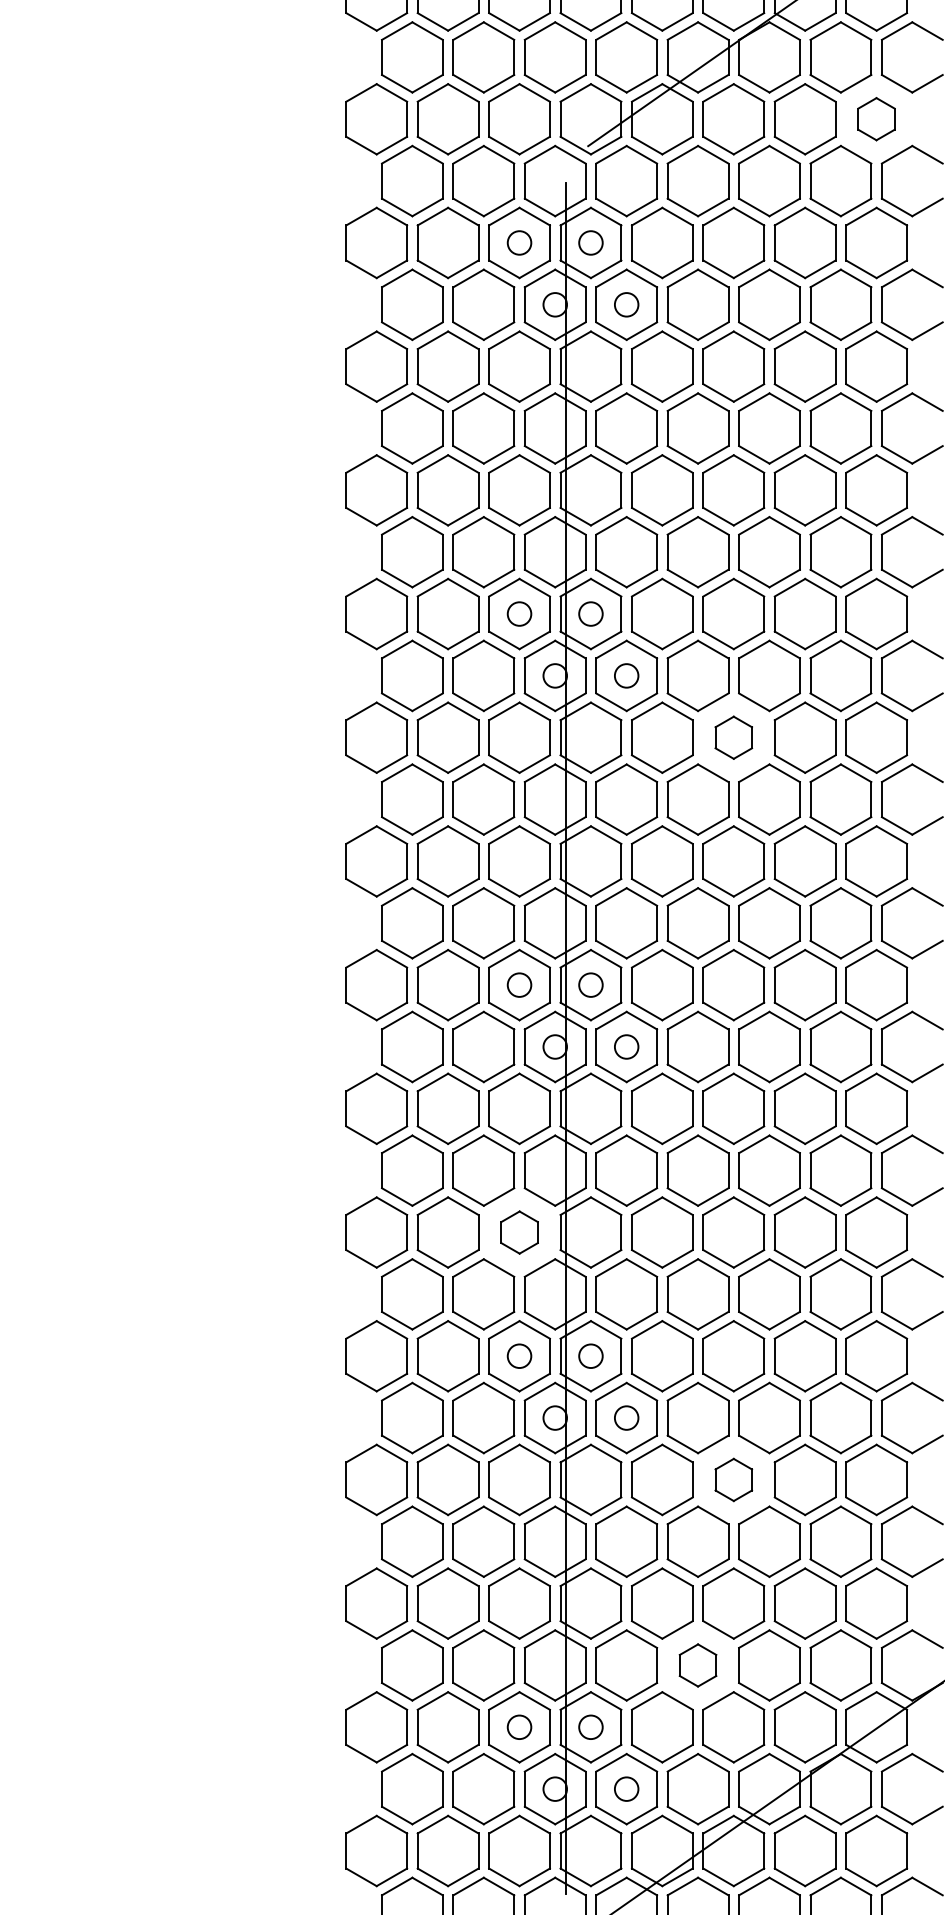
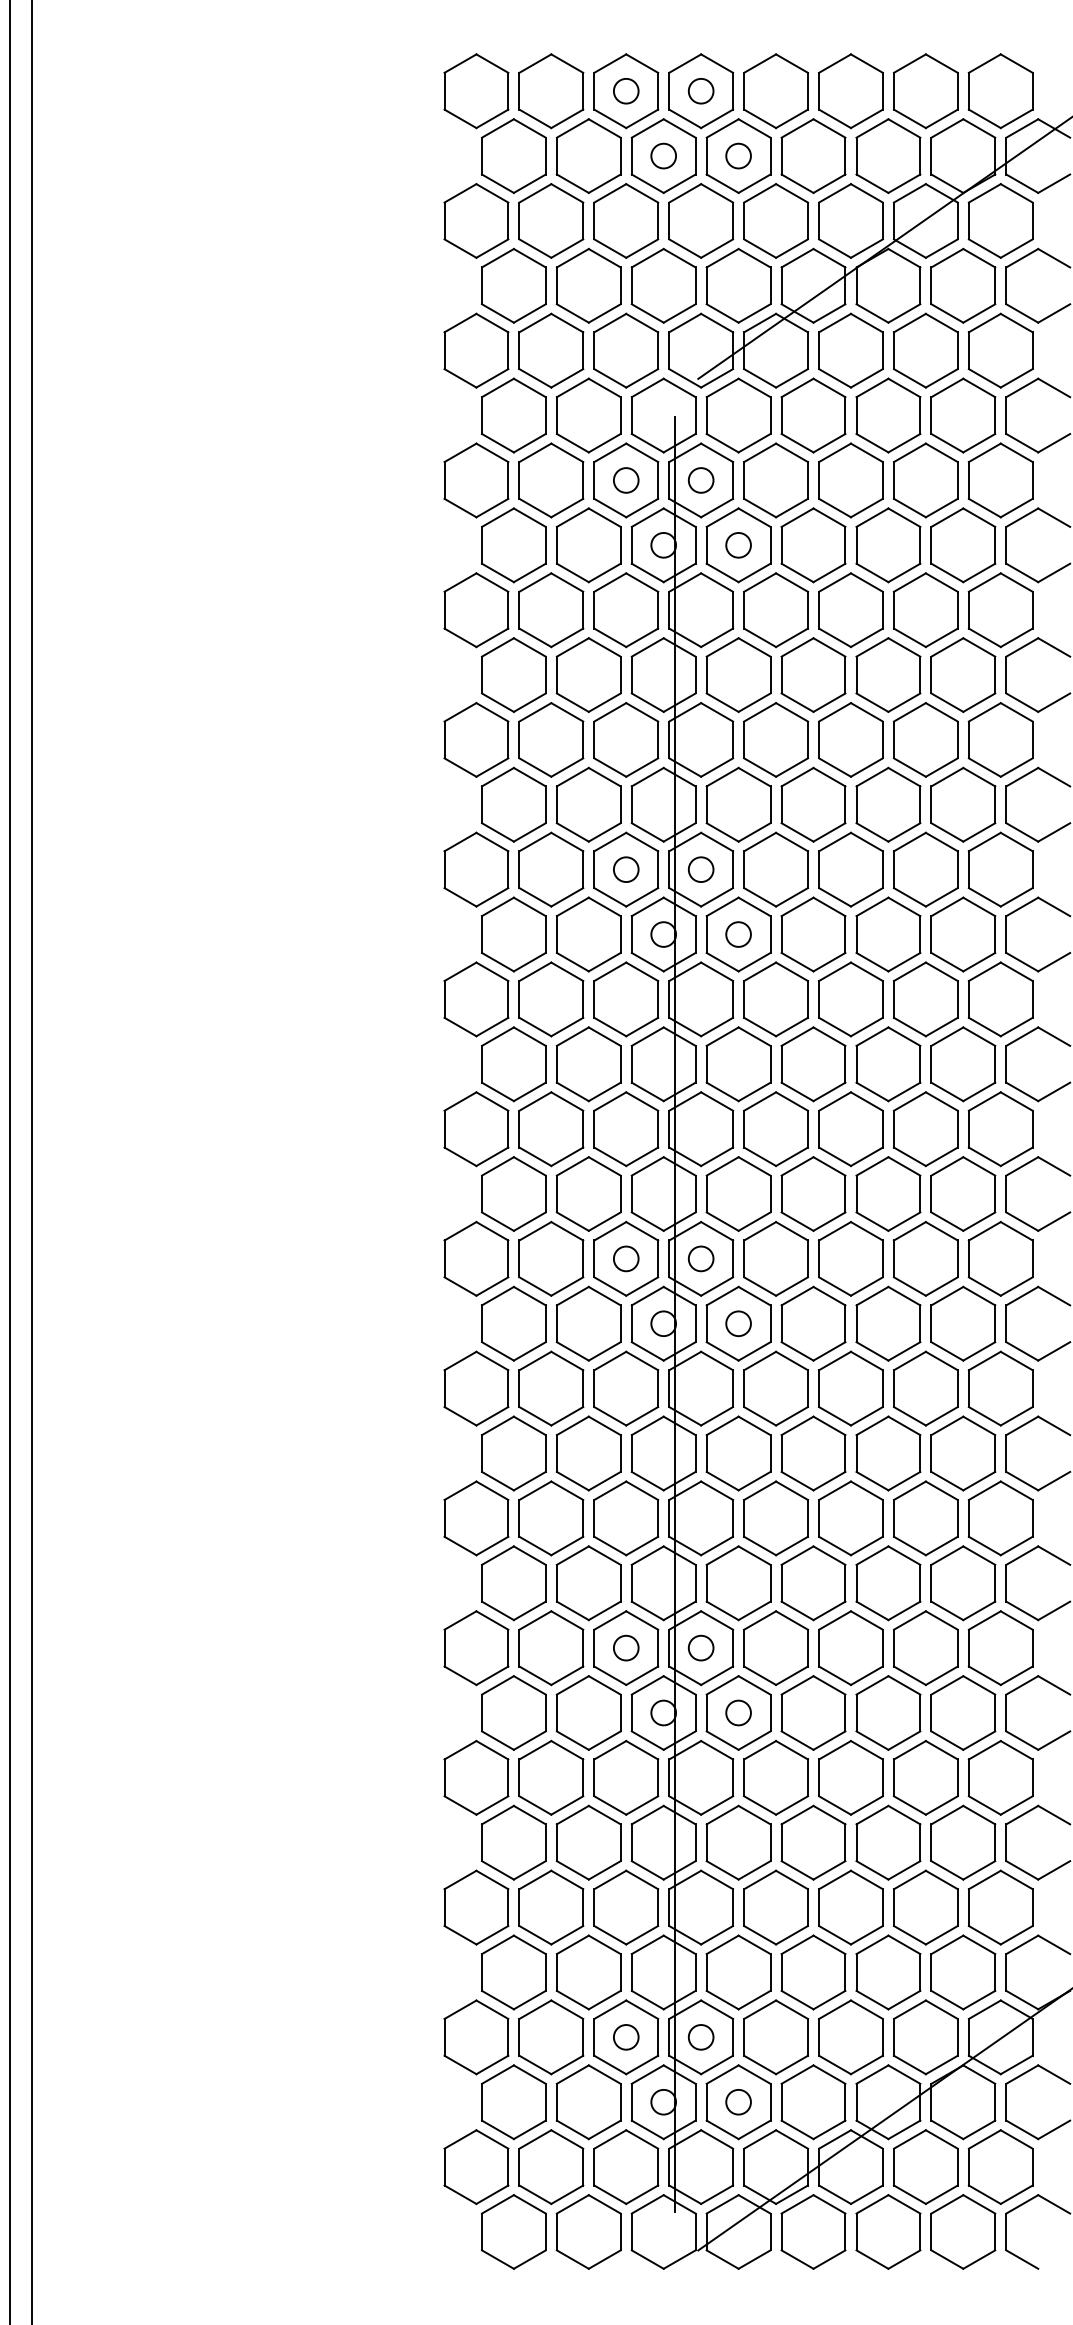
part: (876, 119) -> (1000, 350), size x1.67
part: (733, 737) -> (850, 999), size x1.67
part: (519, 1232) -> (626, 1518), size x1.67
part: (733, 1479) -> (850, 1777), size x1.67
part: (698, 1665) -> (813, 1972), size x1.67

